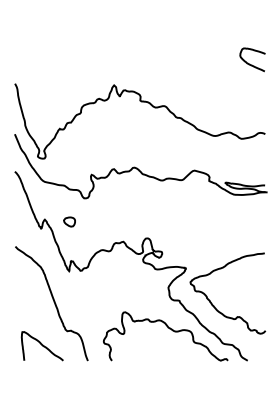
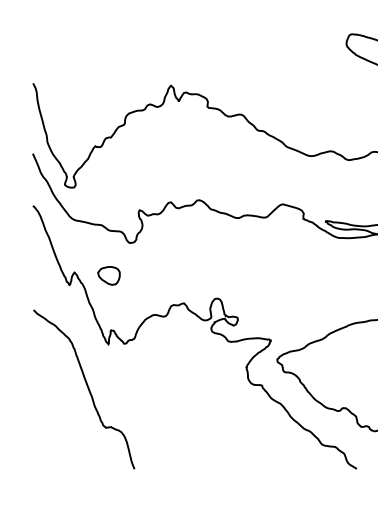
part: (69, 221) -> (108, 275), size x1.4
curve: (169, 329) -> (248, 425), removed
curve: (41, 345) -> (69, 447), removed

